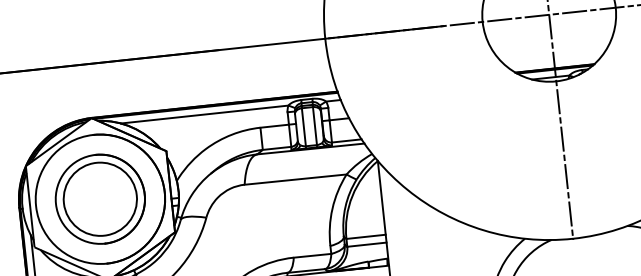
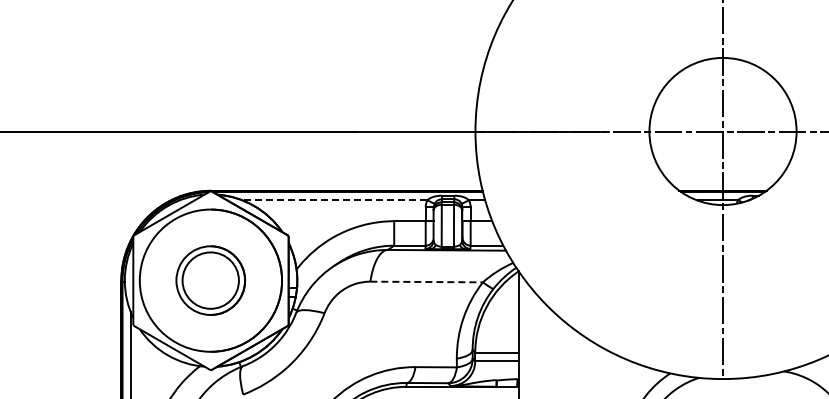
line: (204, 114) -> (334, 200), solid -> dashed
line: (296, 179) -> (427, 282), solid -> dashed
part: (100, 199) -> (210, 280), size x0.7

